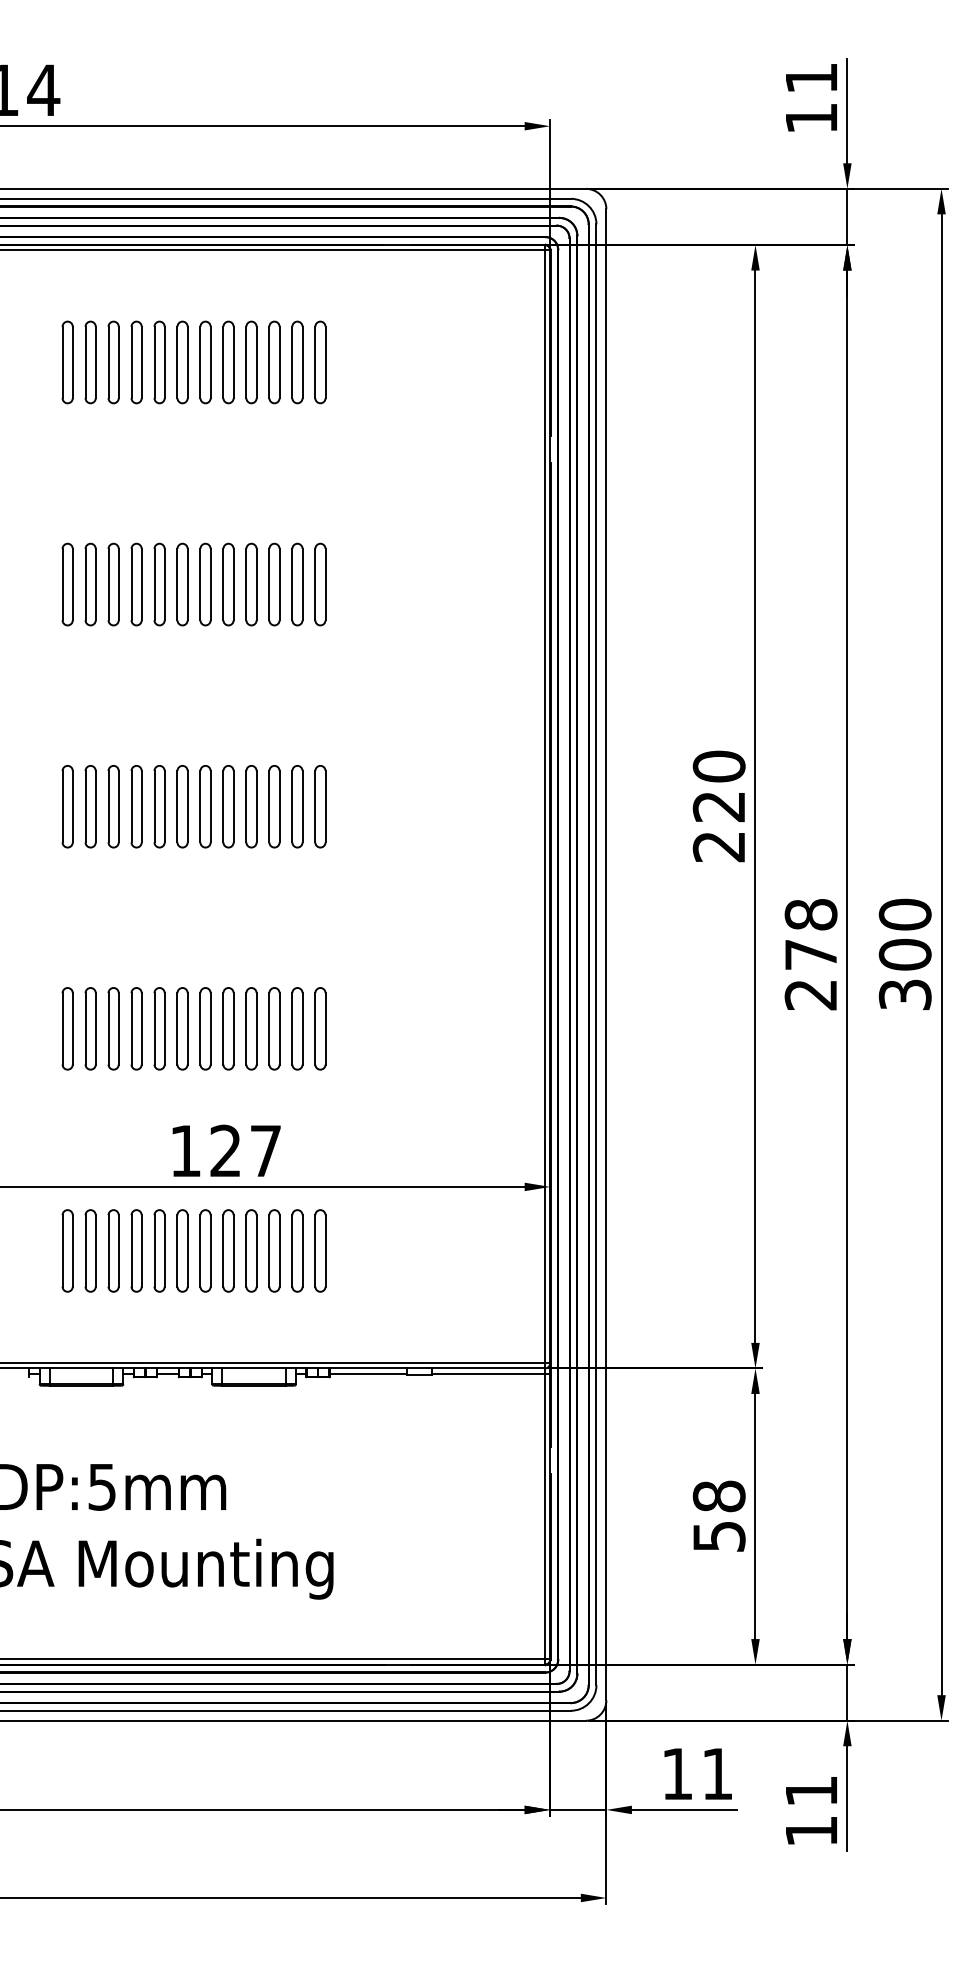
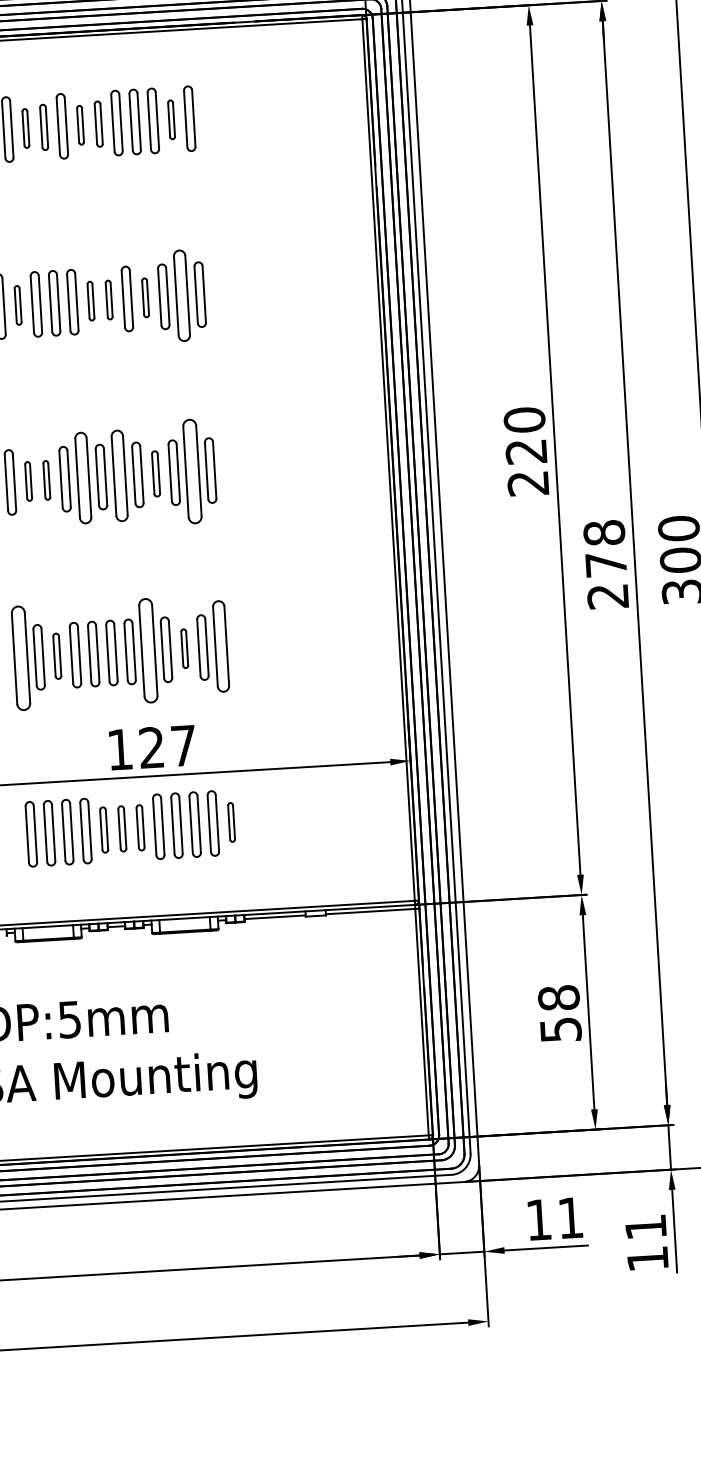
part: (113, 362) -> (25, 128), size x0.6
part: (136, 362) -> (44, 127), size x0.7
part: (182, 362) -> (80, 125), size x0.6
part: (205, 362) -> (98, 124), size x0.7
part: (297, 362) -> (171, 119), size x0.6
part: (90, 584) -> (18, 305), size x0.6
part: (182, 584) -> (90, 301), size x0.6
part: (205, 584) -> (109, 300), size x0.6
part: (251, 584) -> (145, 297), size x0.6
part: (297, 584) -> (182, 295), size x1.4
part: (90, 806) -> (28, 481), size x0.6
part: (113, 806) -> (46, 480), size x0.6
part: (159, 806) -> (83, 478), size x1.4
part: (205, 806) -> (119, 475), size x1.4
part: (251, 806) -> (156, 473), size x0.7
part: (297, 806) -> (192, 471), size x1.6
part: (67, 1028) -> (20, 658), size x1.6
part: (113, 1028) -> (57, 655), size x0.7
part: (228, 1028) -> (148, 650), size x1.6
part: (274, 1028) -> (184, 648), size x0.6
part: (320, 1028) -> (221, 646), size x1.4
part: (159, 1250) -> (104, 829), size x0.7
part: (182, 1250) -> (122, 828), size x0.7
part: (205, 1250) -> (140, 827), size x0.7
part: (320, 1250) -> (231, 822), size x0.6

